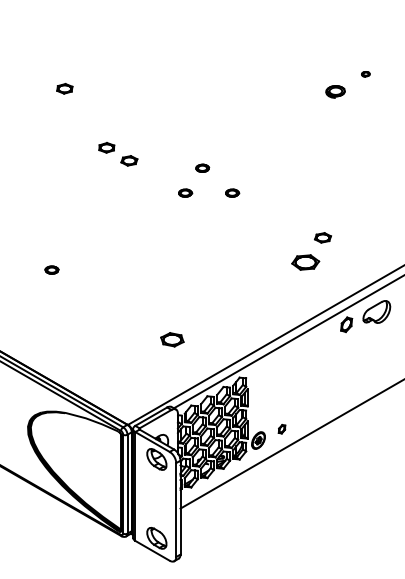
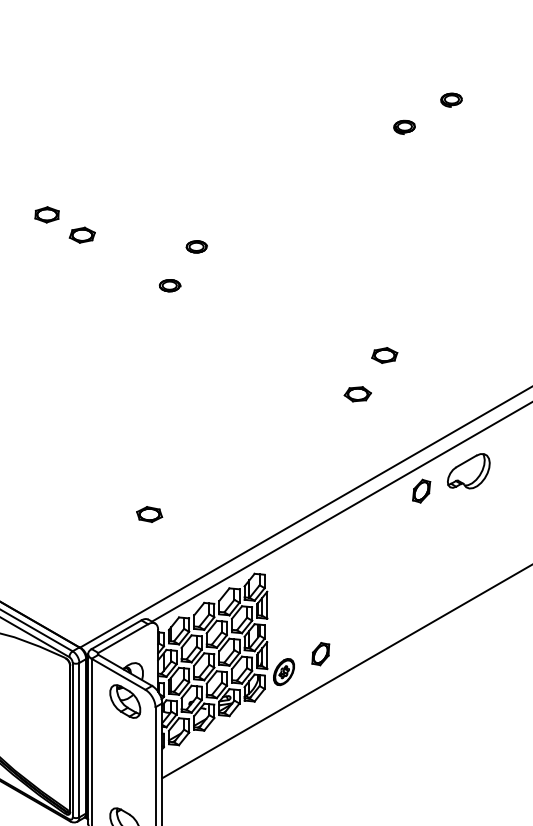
part: (365, 74) -> (451, 100), size x1.67
part: (335, 91) -> (404, 126), size x0.71
part: (232, 192) -> (243, 284), removed
part: (305, 262) -> (357, 393), size x0.62
part: (172, 339) -> (149, 514), size x0.71
part: (281, 429) -> (319, 654), size x1.67

